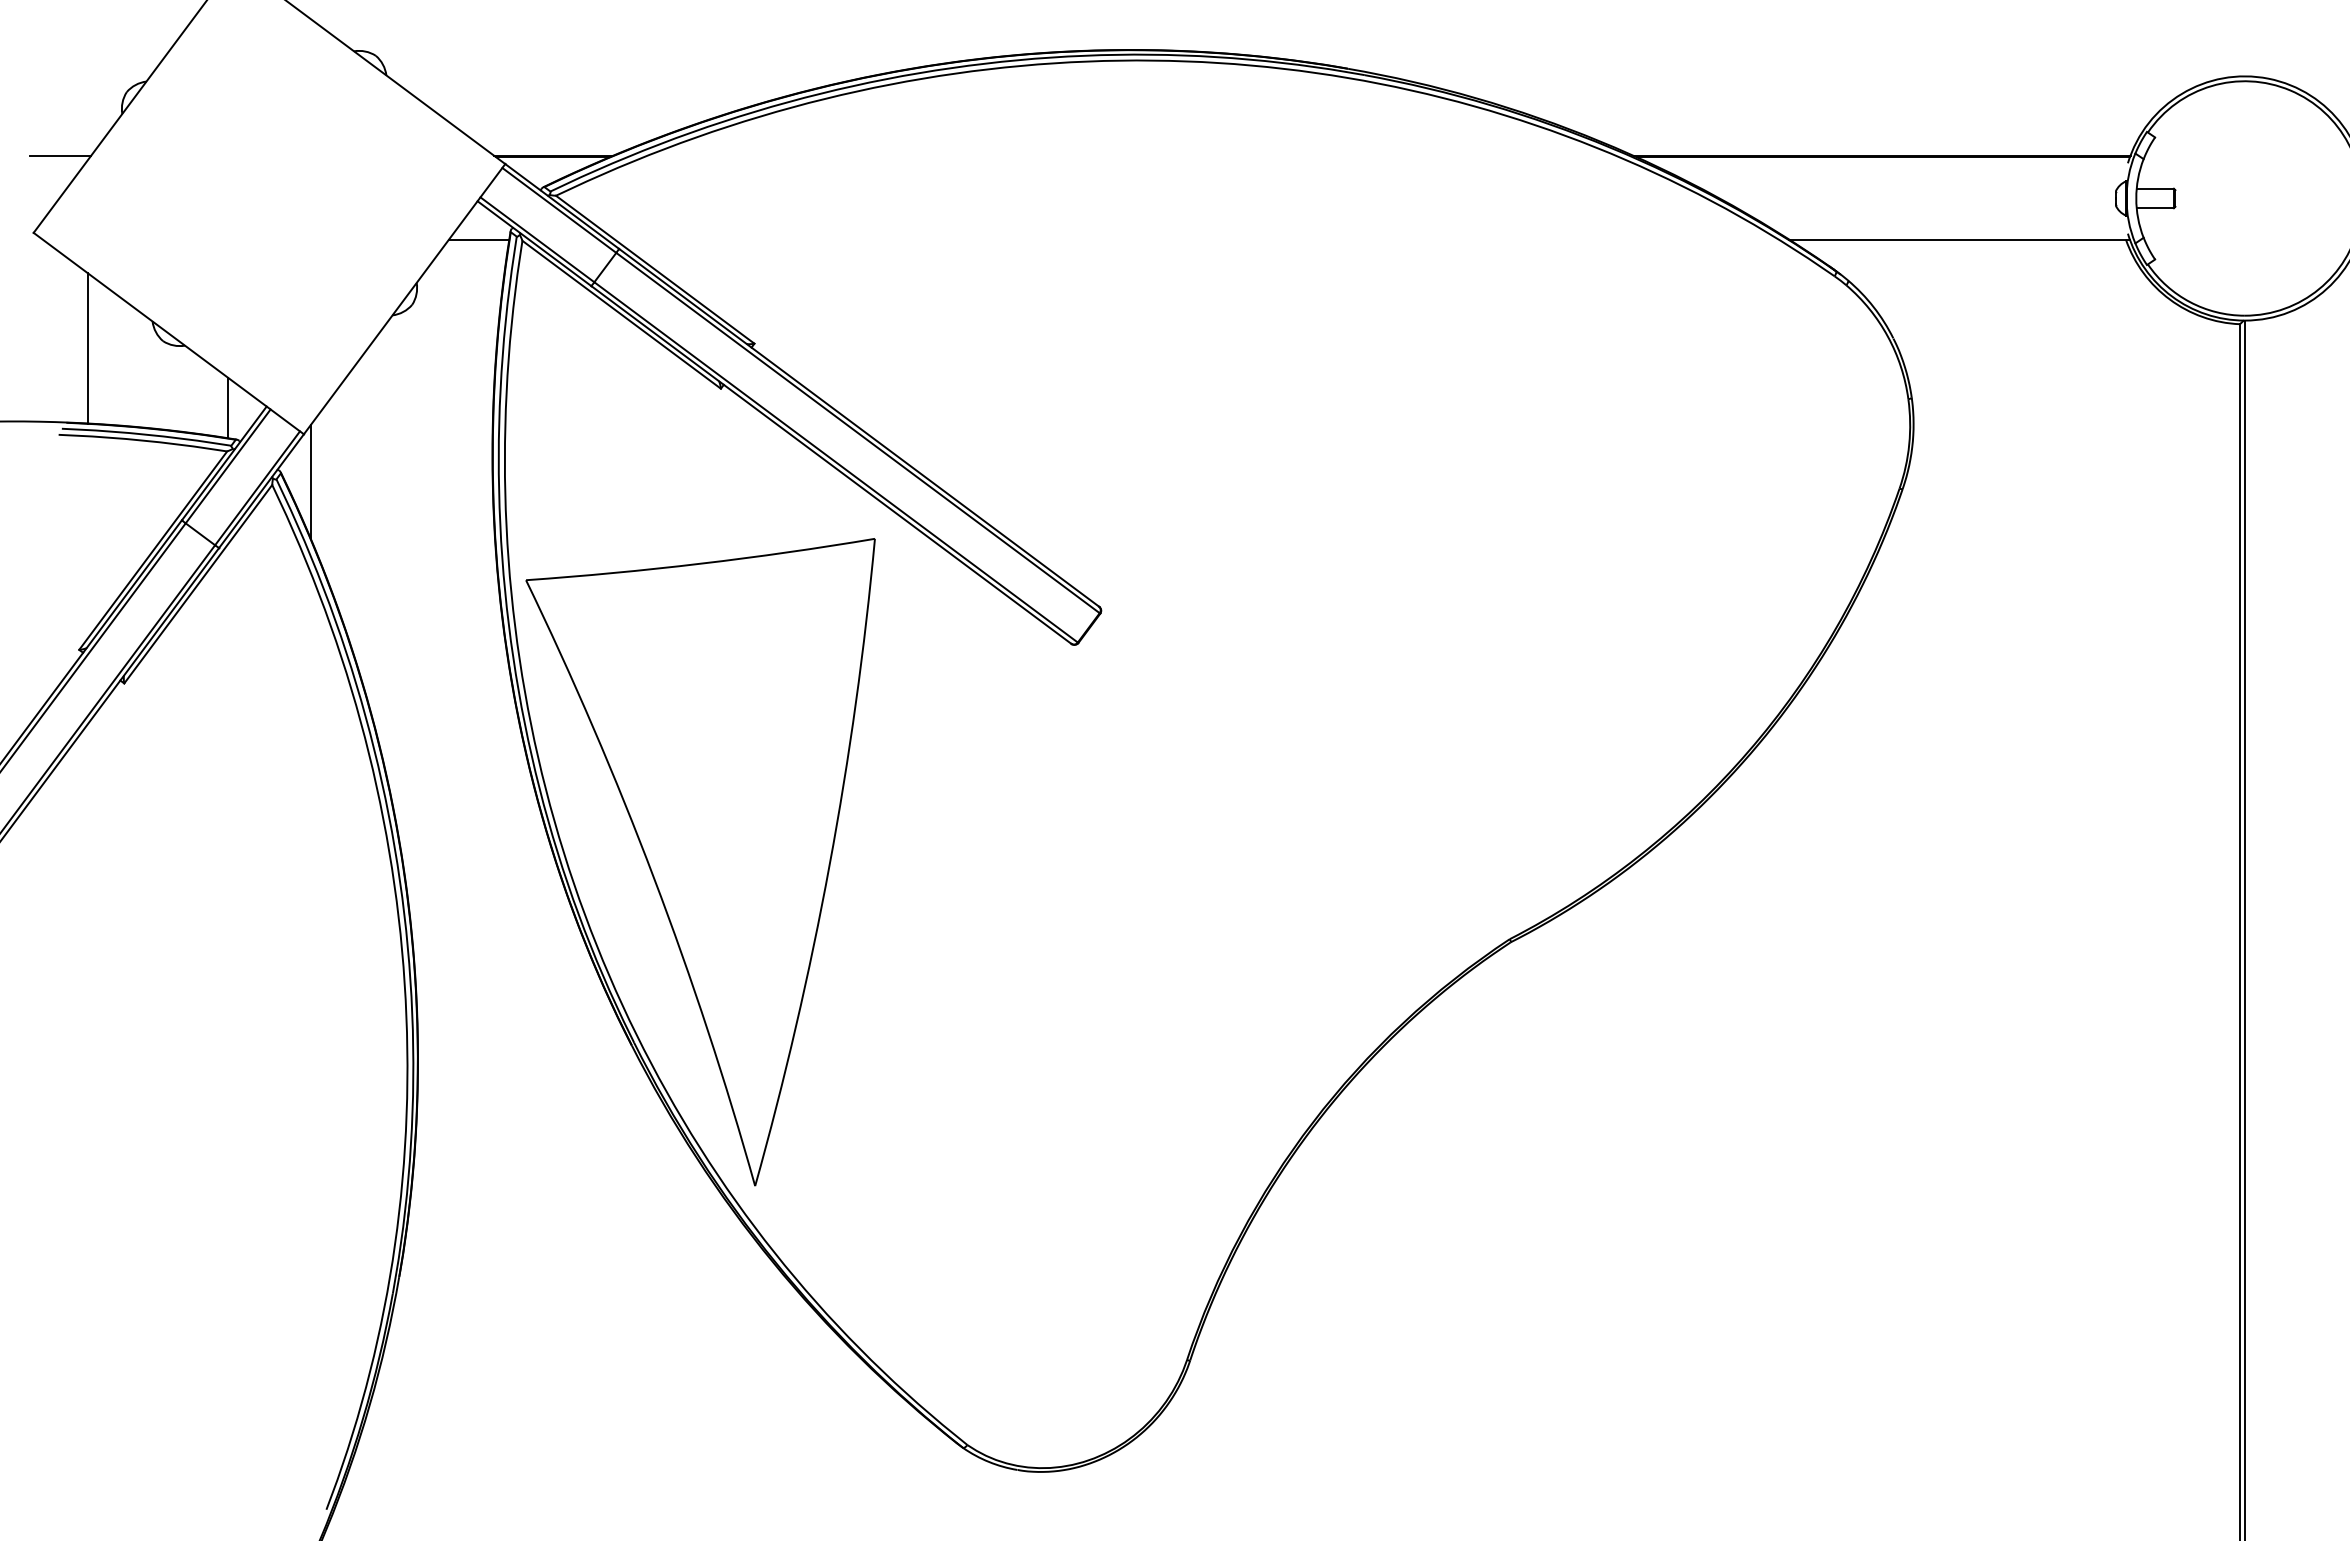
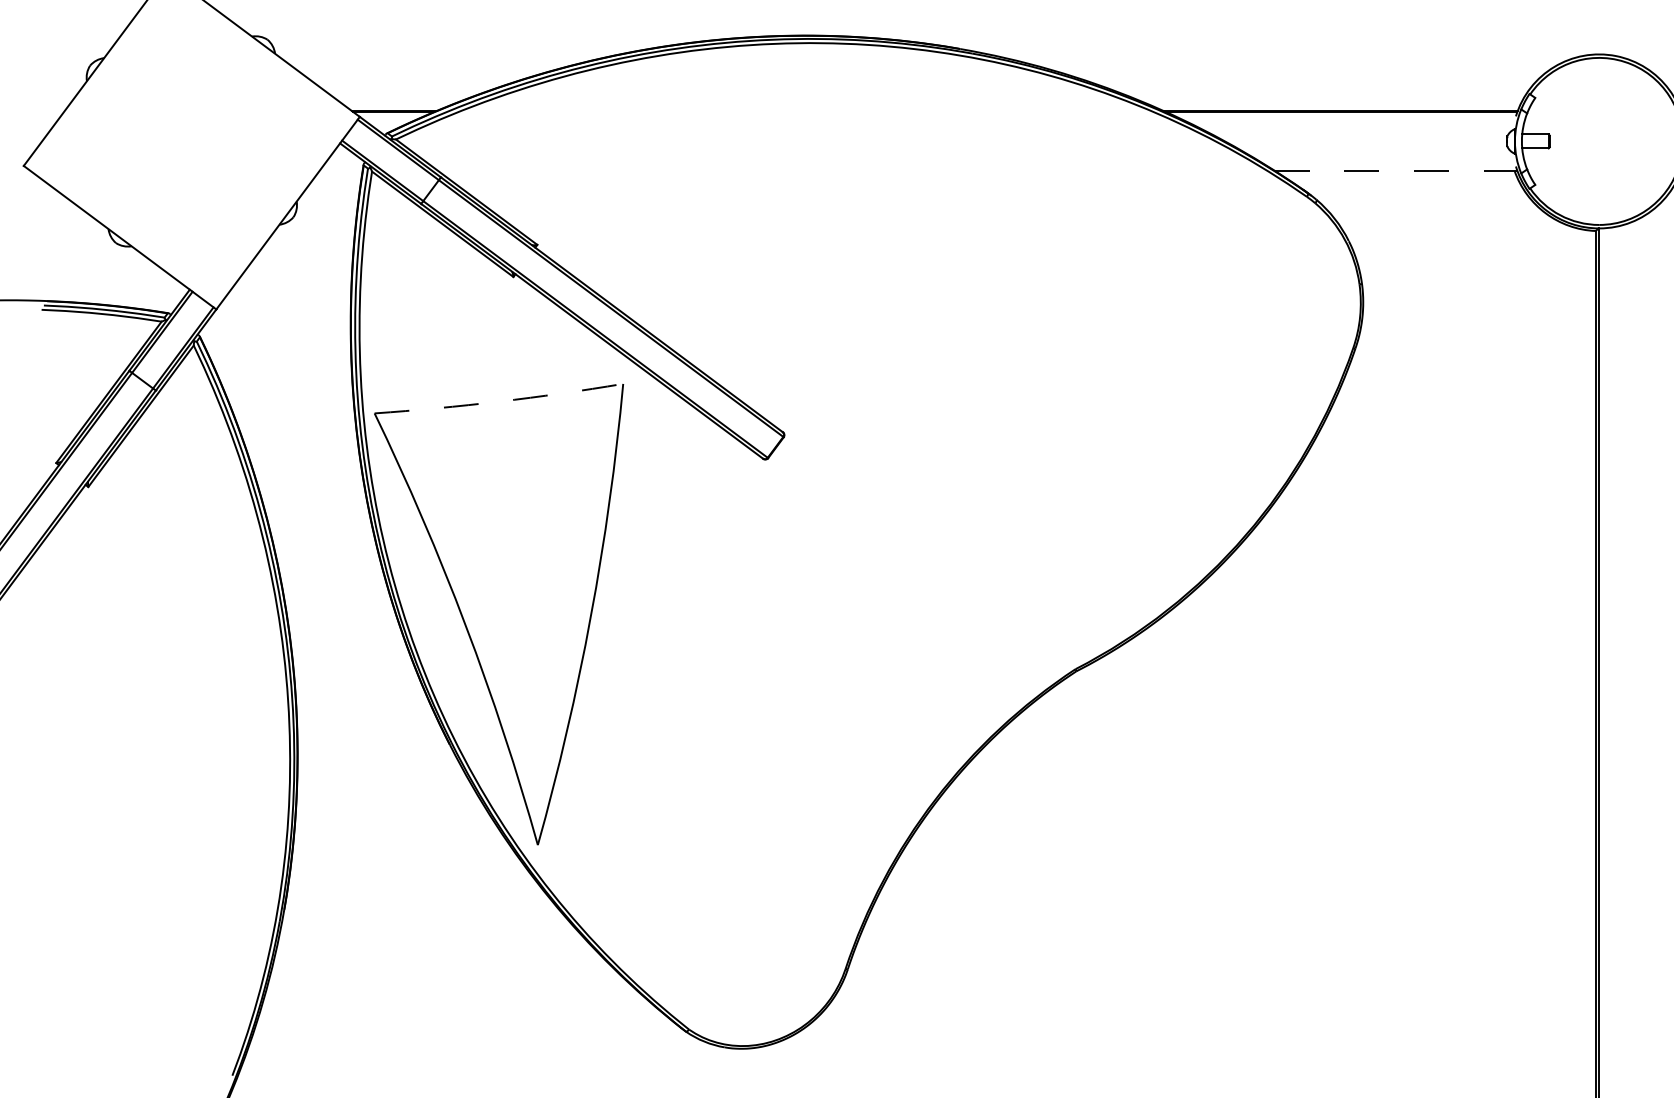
line: (60, 155) -> (42, 110), removed
line: (478, 239) -> (340, 170), removed
line: (1960, 239) -> (1396, 170), solid -> dashed
line: (87, 348) -> (62, 248), removed
line: (228, 407) -> (162, 290), removed
line: (310, 481) -> (221, 343), removed
arc: (701, 563) -> (499, 401), solid -> dashed

